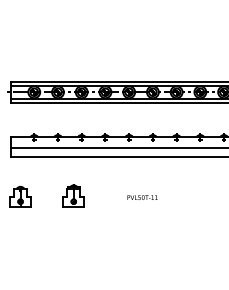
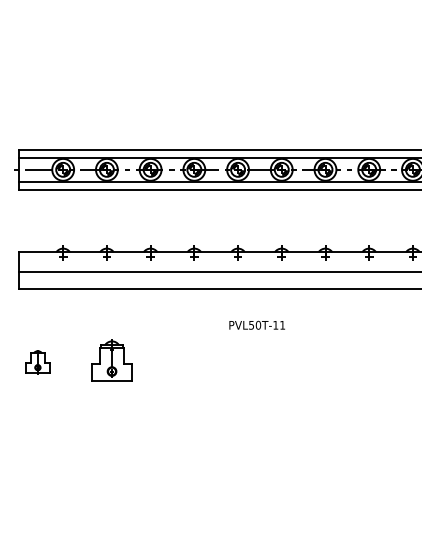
part: (73, 195) -> (111, 360), moved
part: (20, 196) -> (37, 361), size x0.6
text: (142, 197) -> (257, 325), moved

